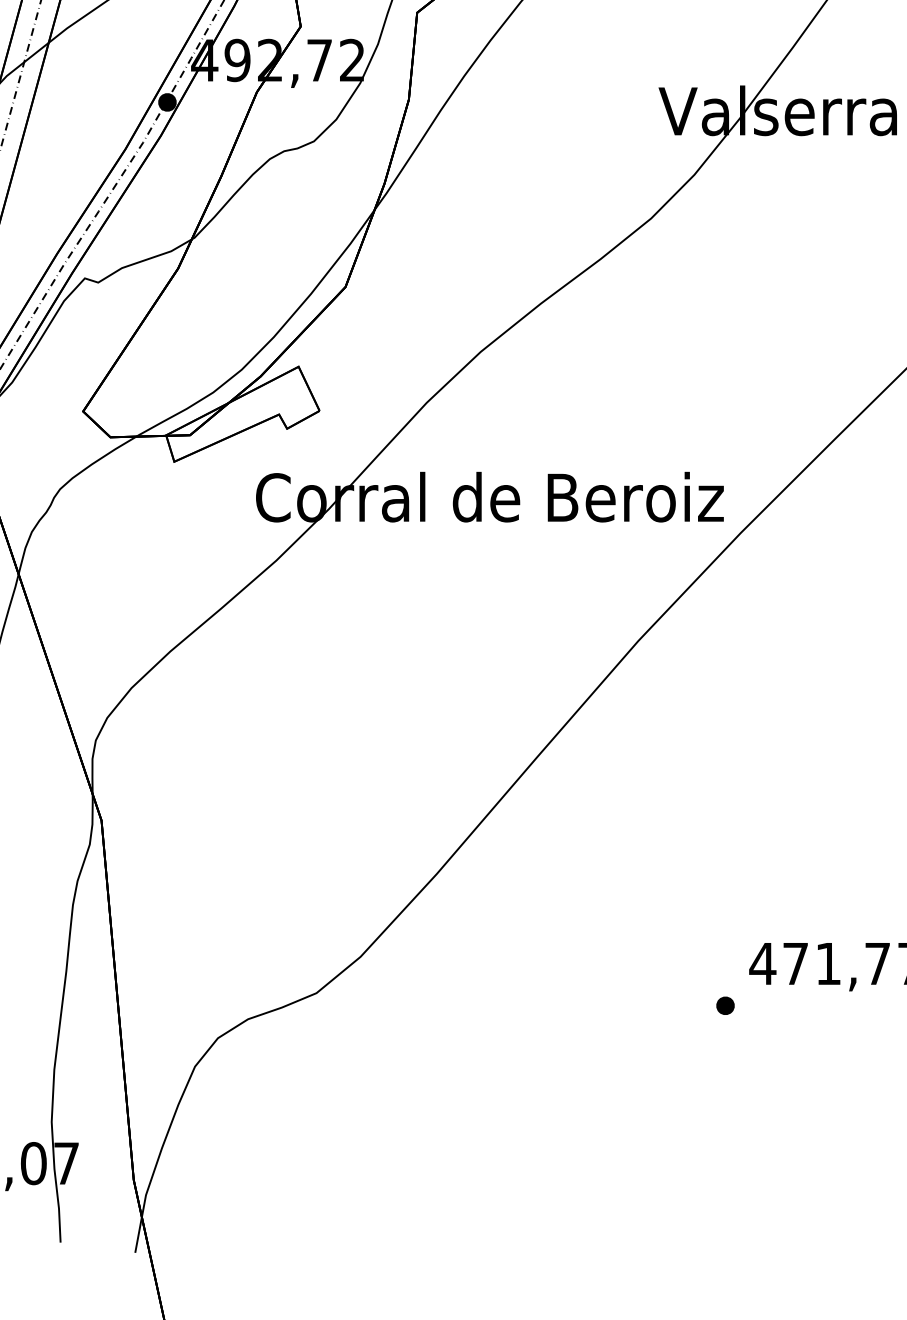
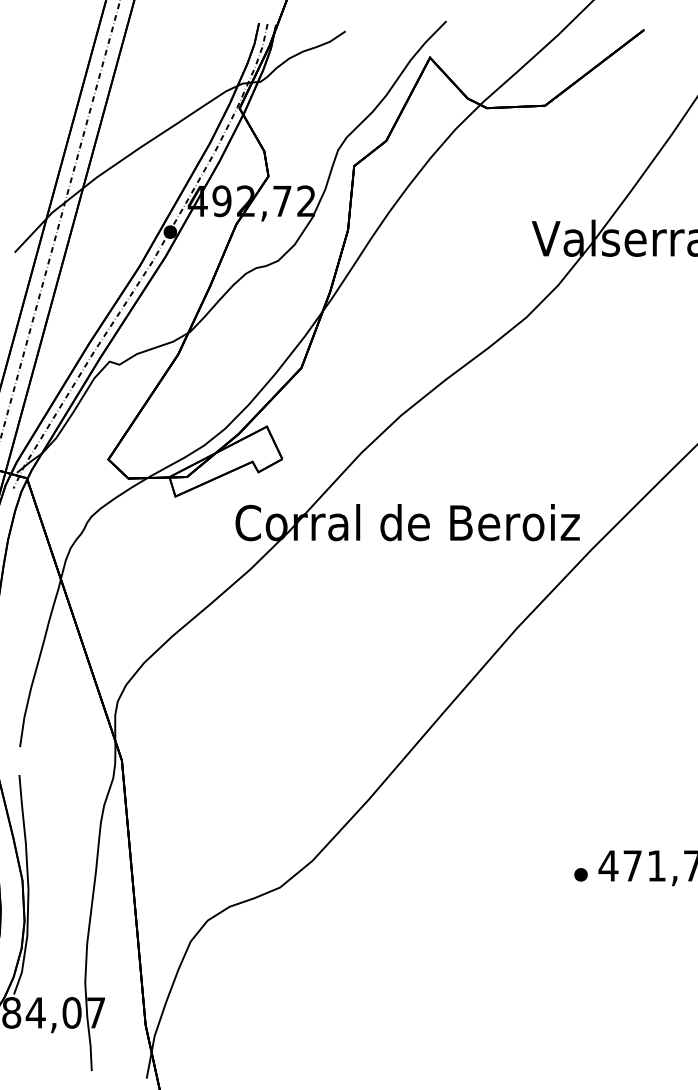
part: (724, 1005) -> (580, 874), moved

